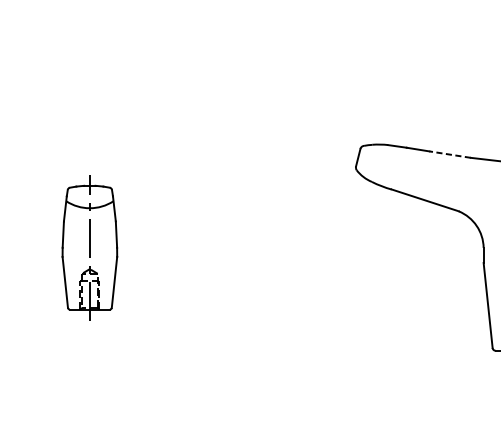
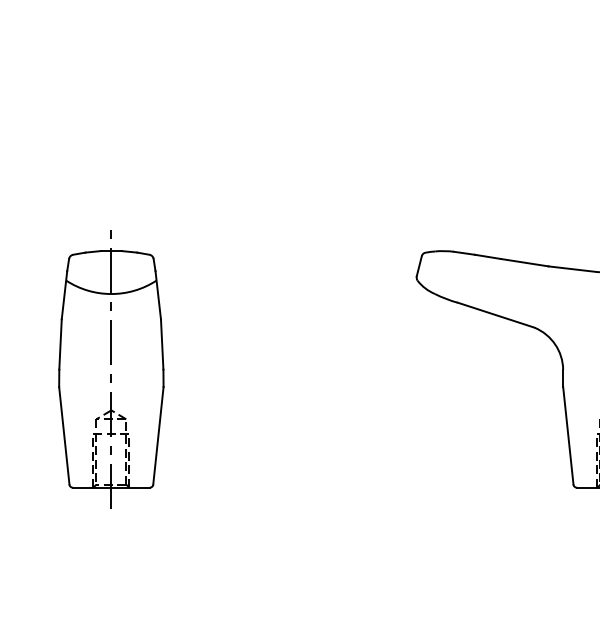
line: (449, 154) -> (524, 262), dashed -> solid
part: (89, 247) -> (111, 369), size x1.67

